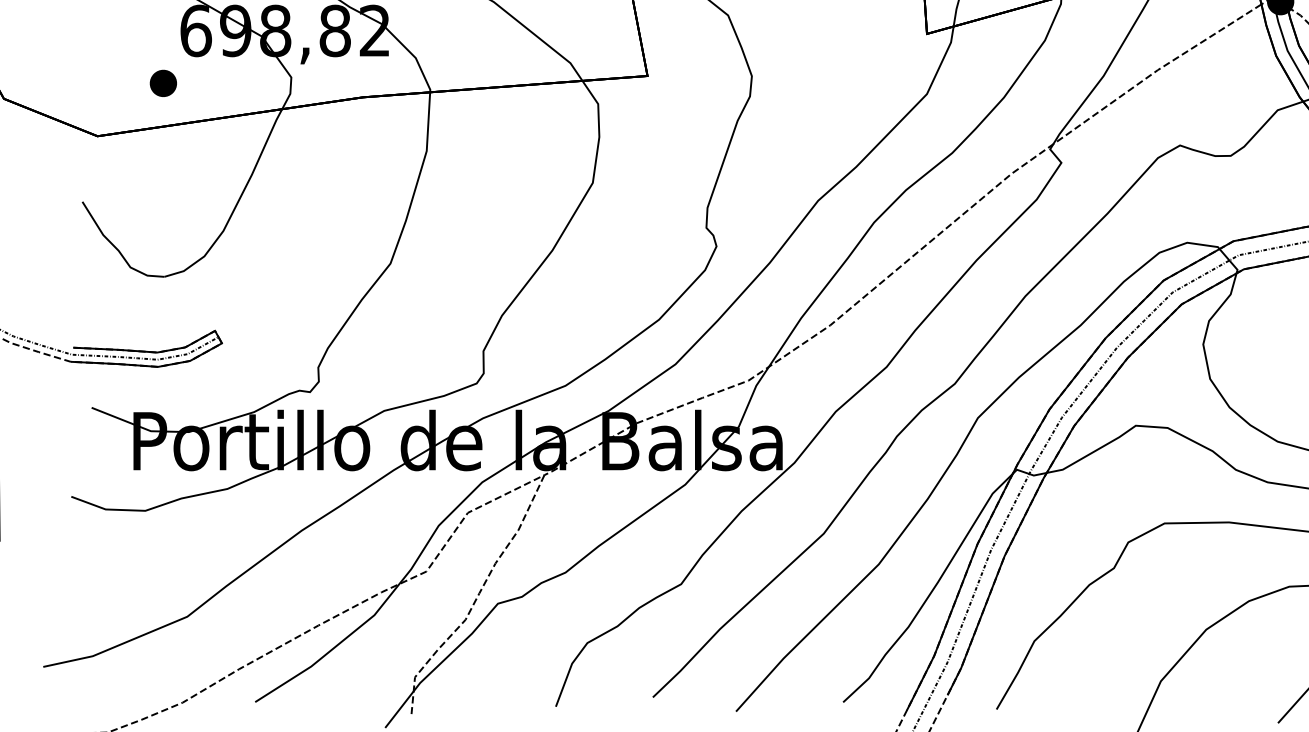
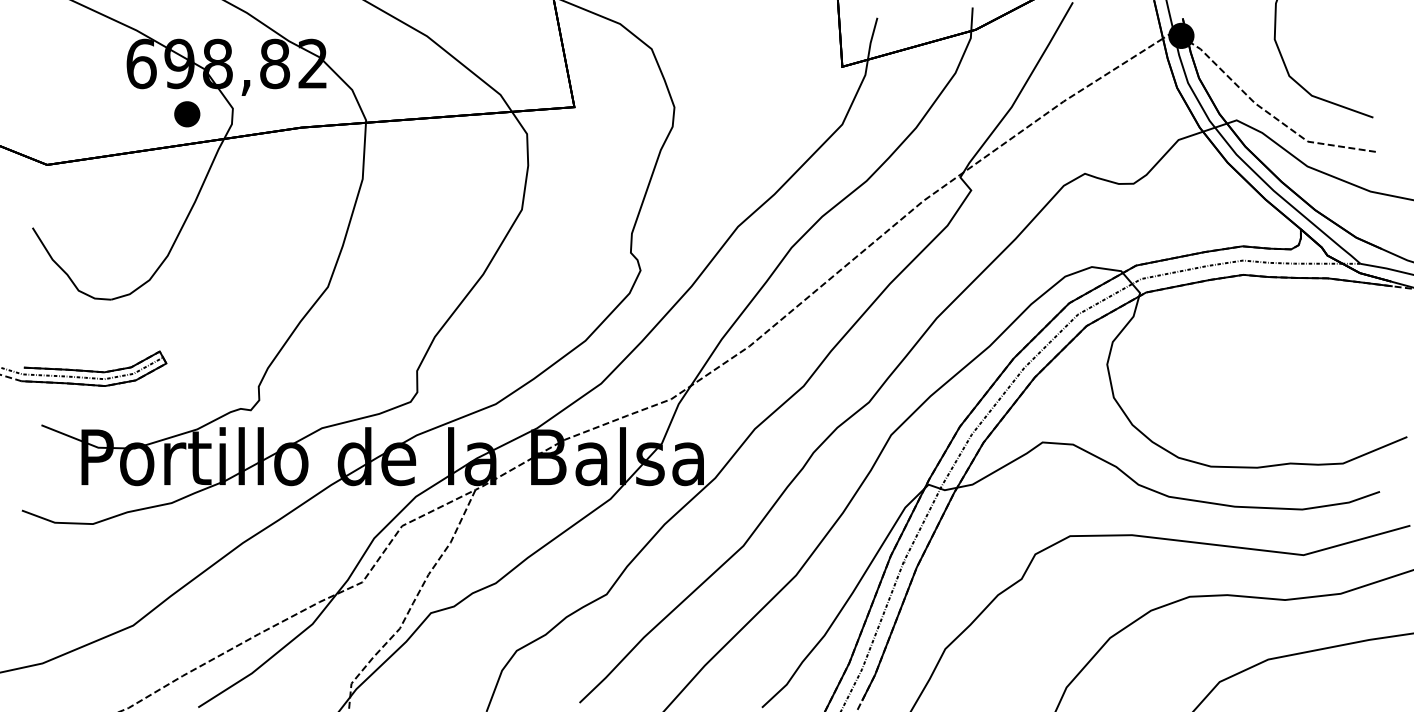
part: (163, 83) -> (187, 114), moved

